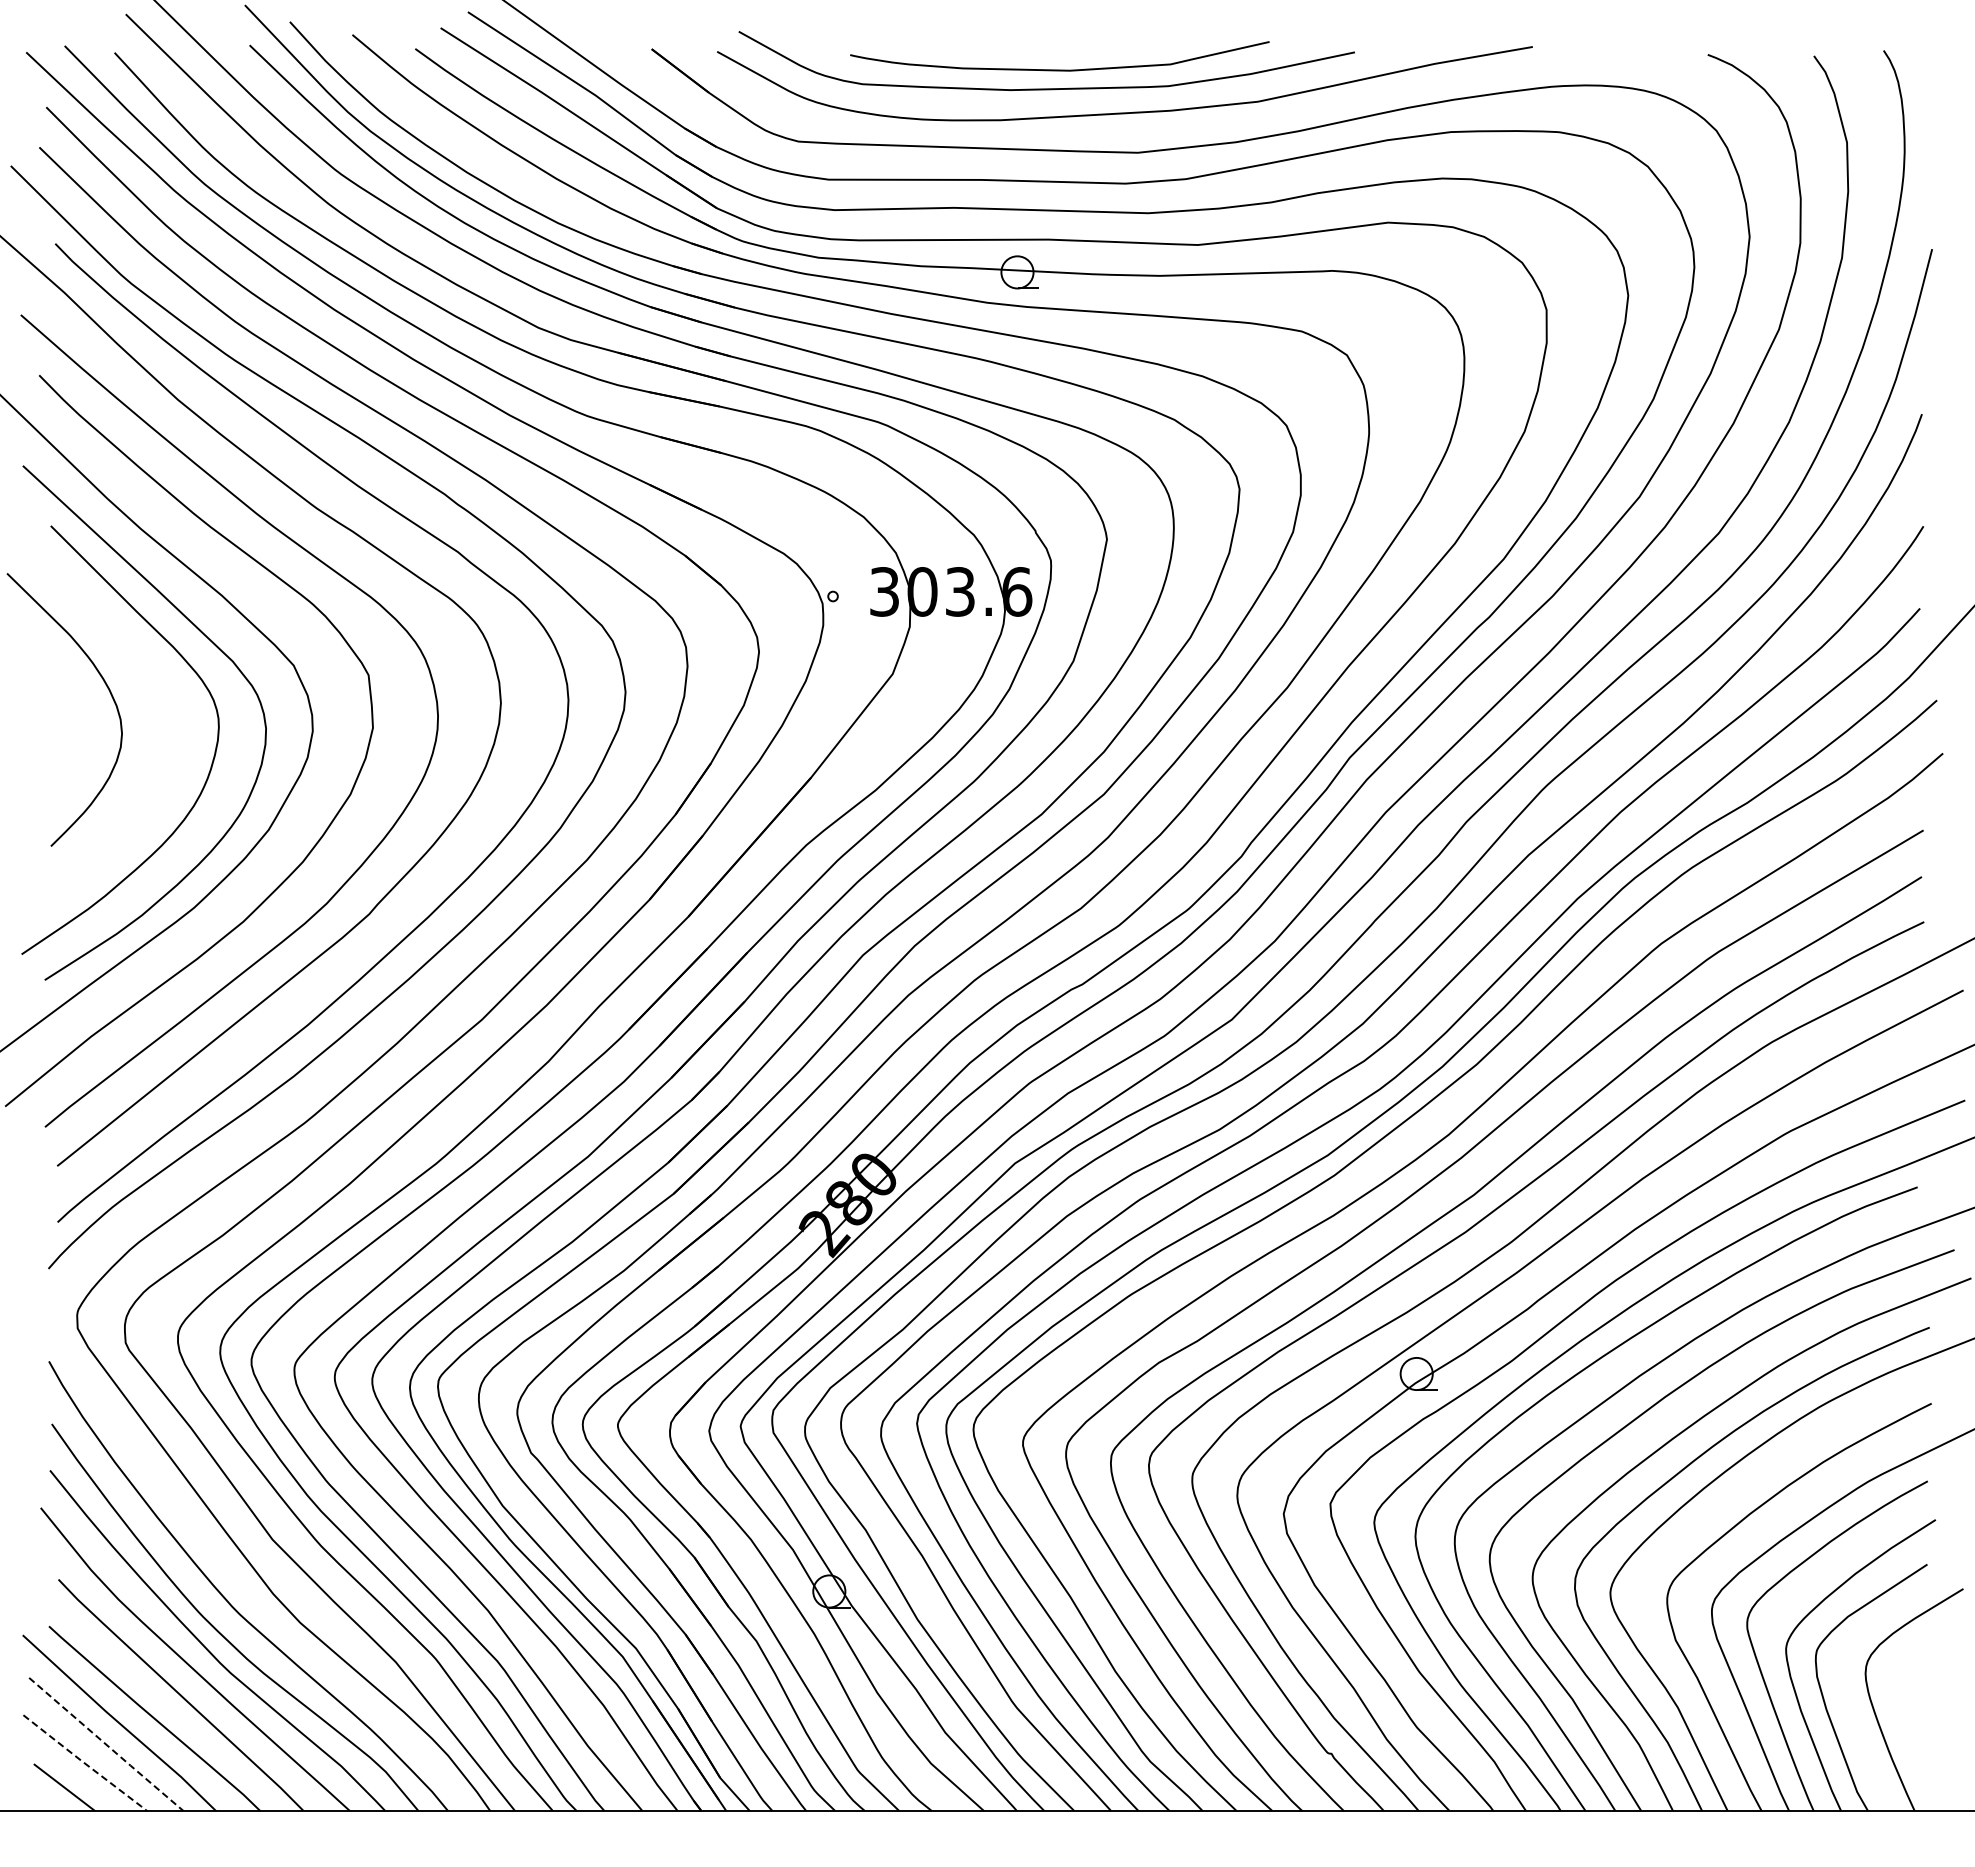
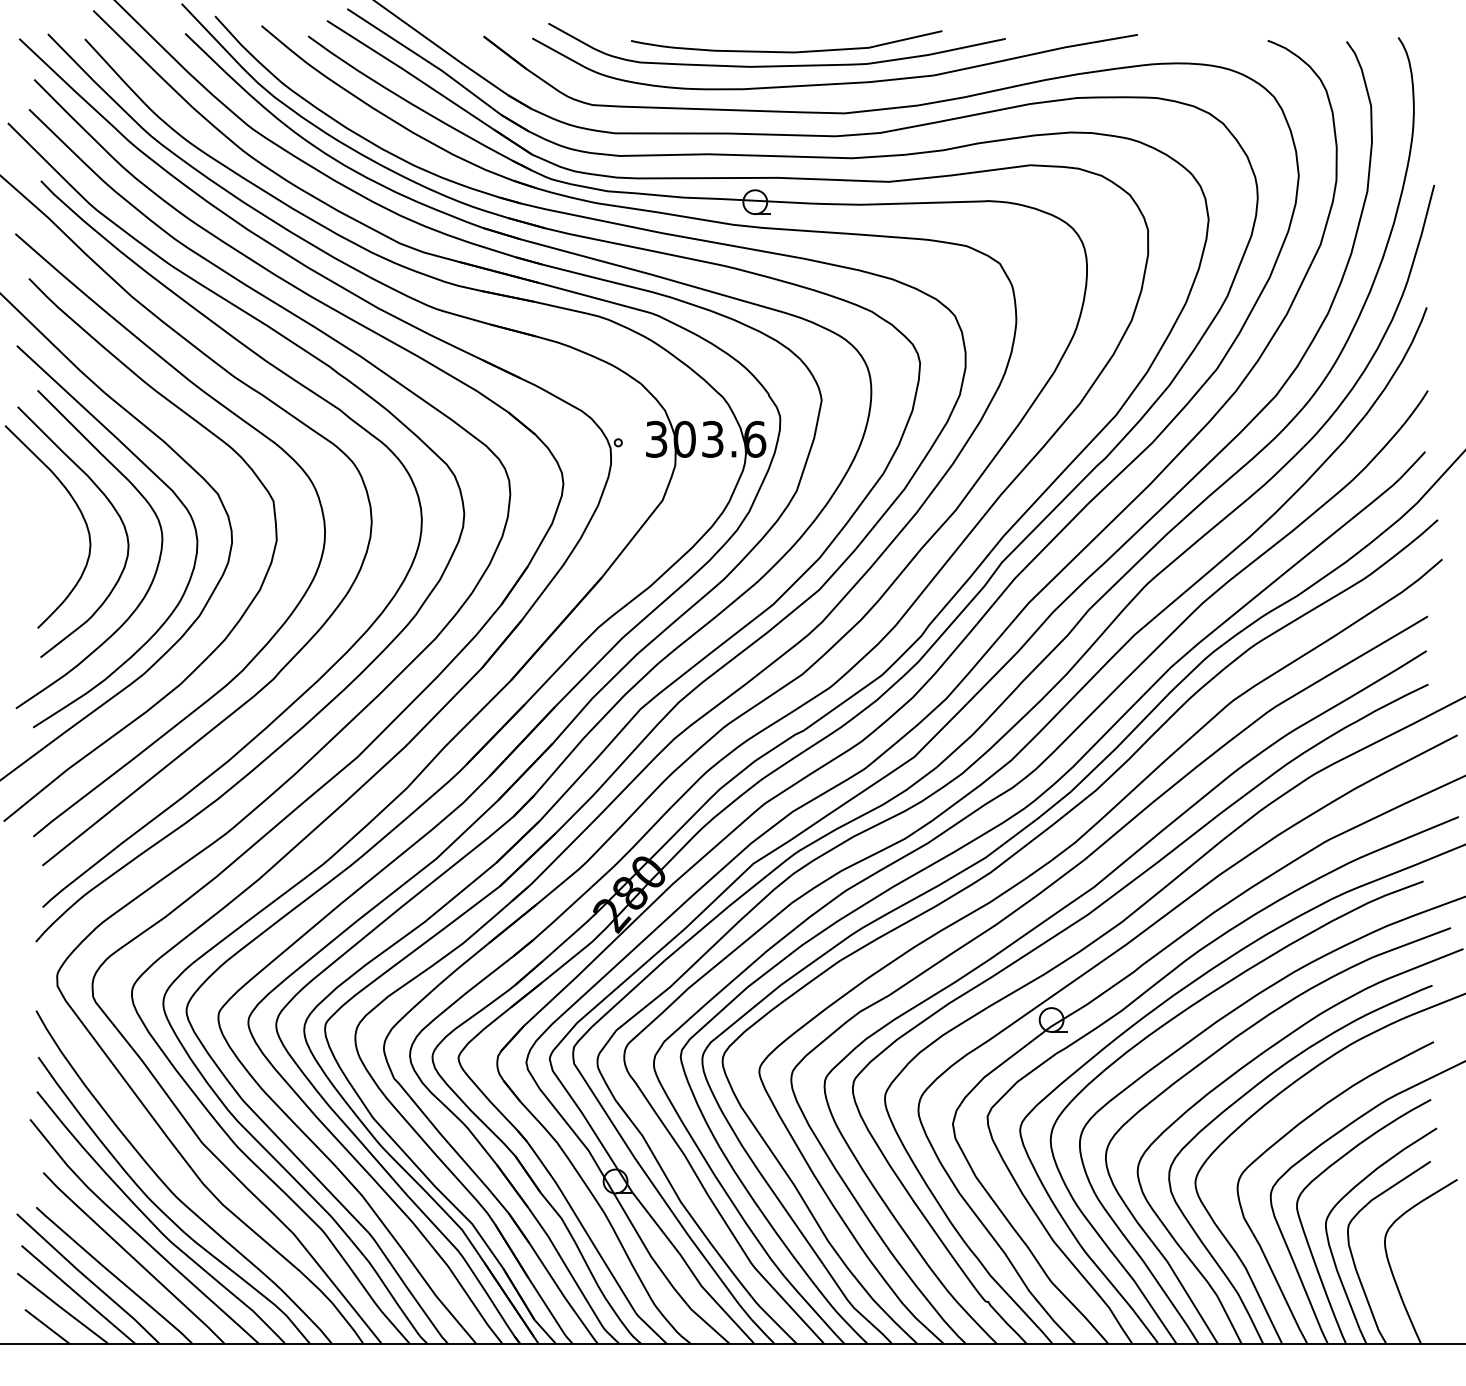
curve: (148, 678) -> (110, 503), added
line: (106, 1744) -> (78, 1295), dashed -> solid
line: (85, 1763) -> (63, 1309), dashed -> solid

